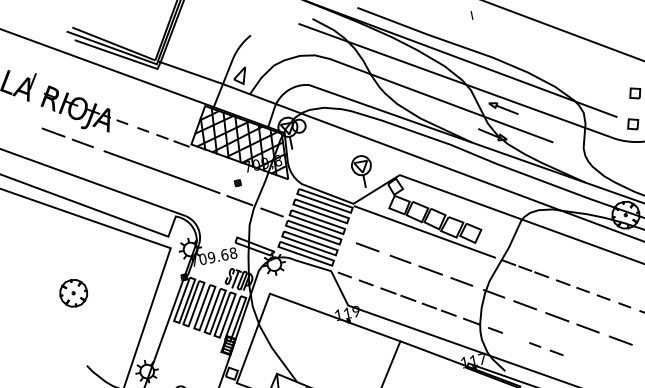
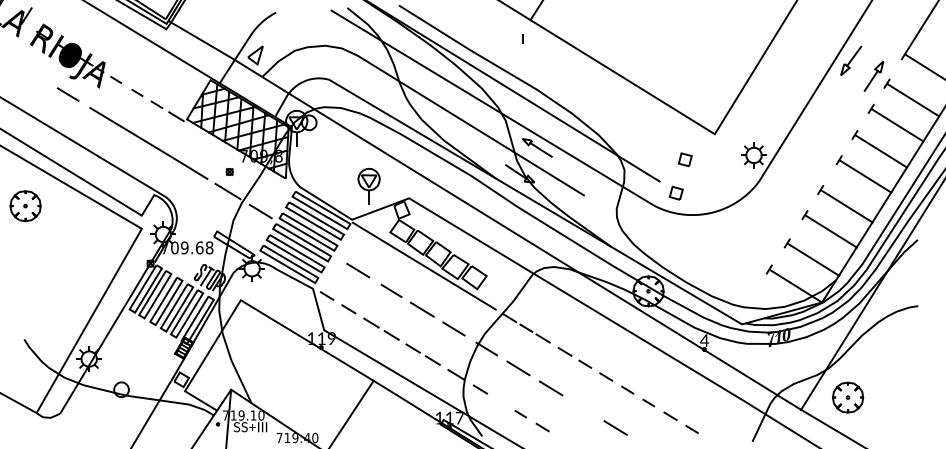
line: (53, 132) -> (38, 76), removed
part: (73, 293) -> (25, 206), moved
line: (588, 328) -> (582, 407), removed

